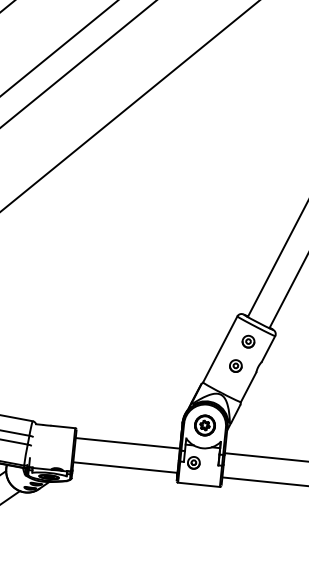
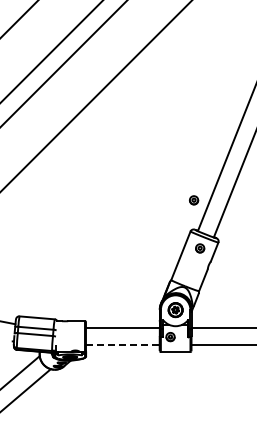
part: (236, 366) -> (194, 200), moved
line: (124, 467) -> (122, 345), solid -> dashed

